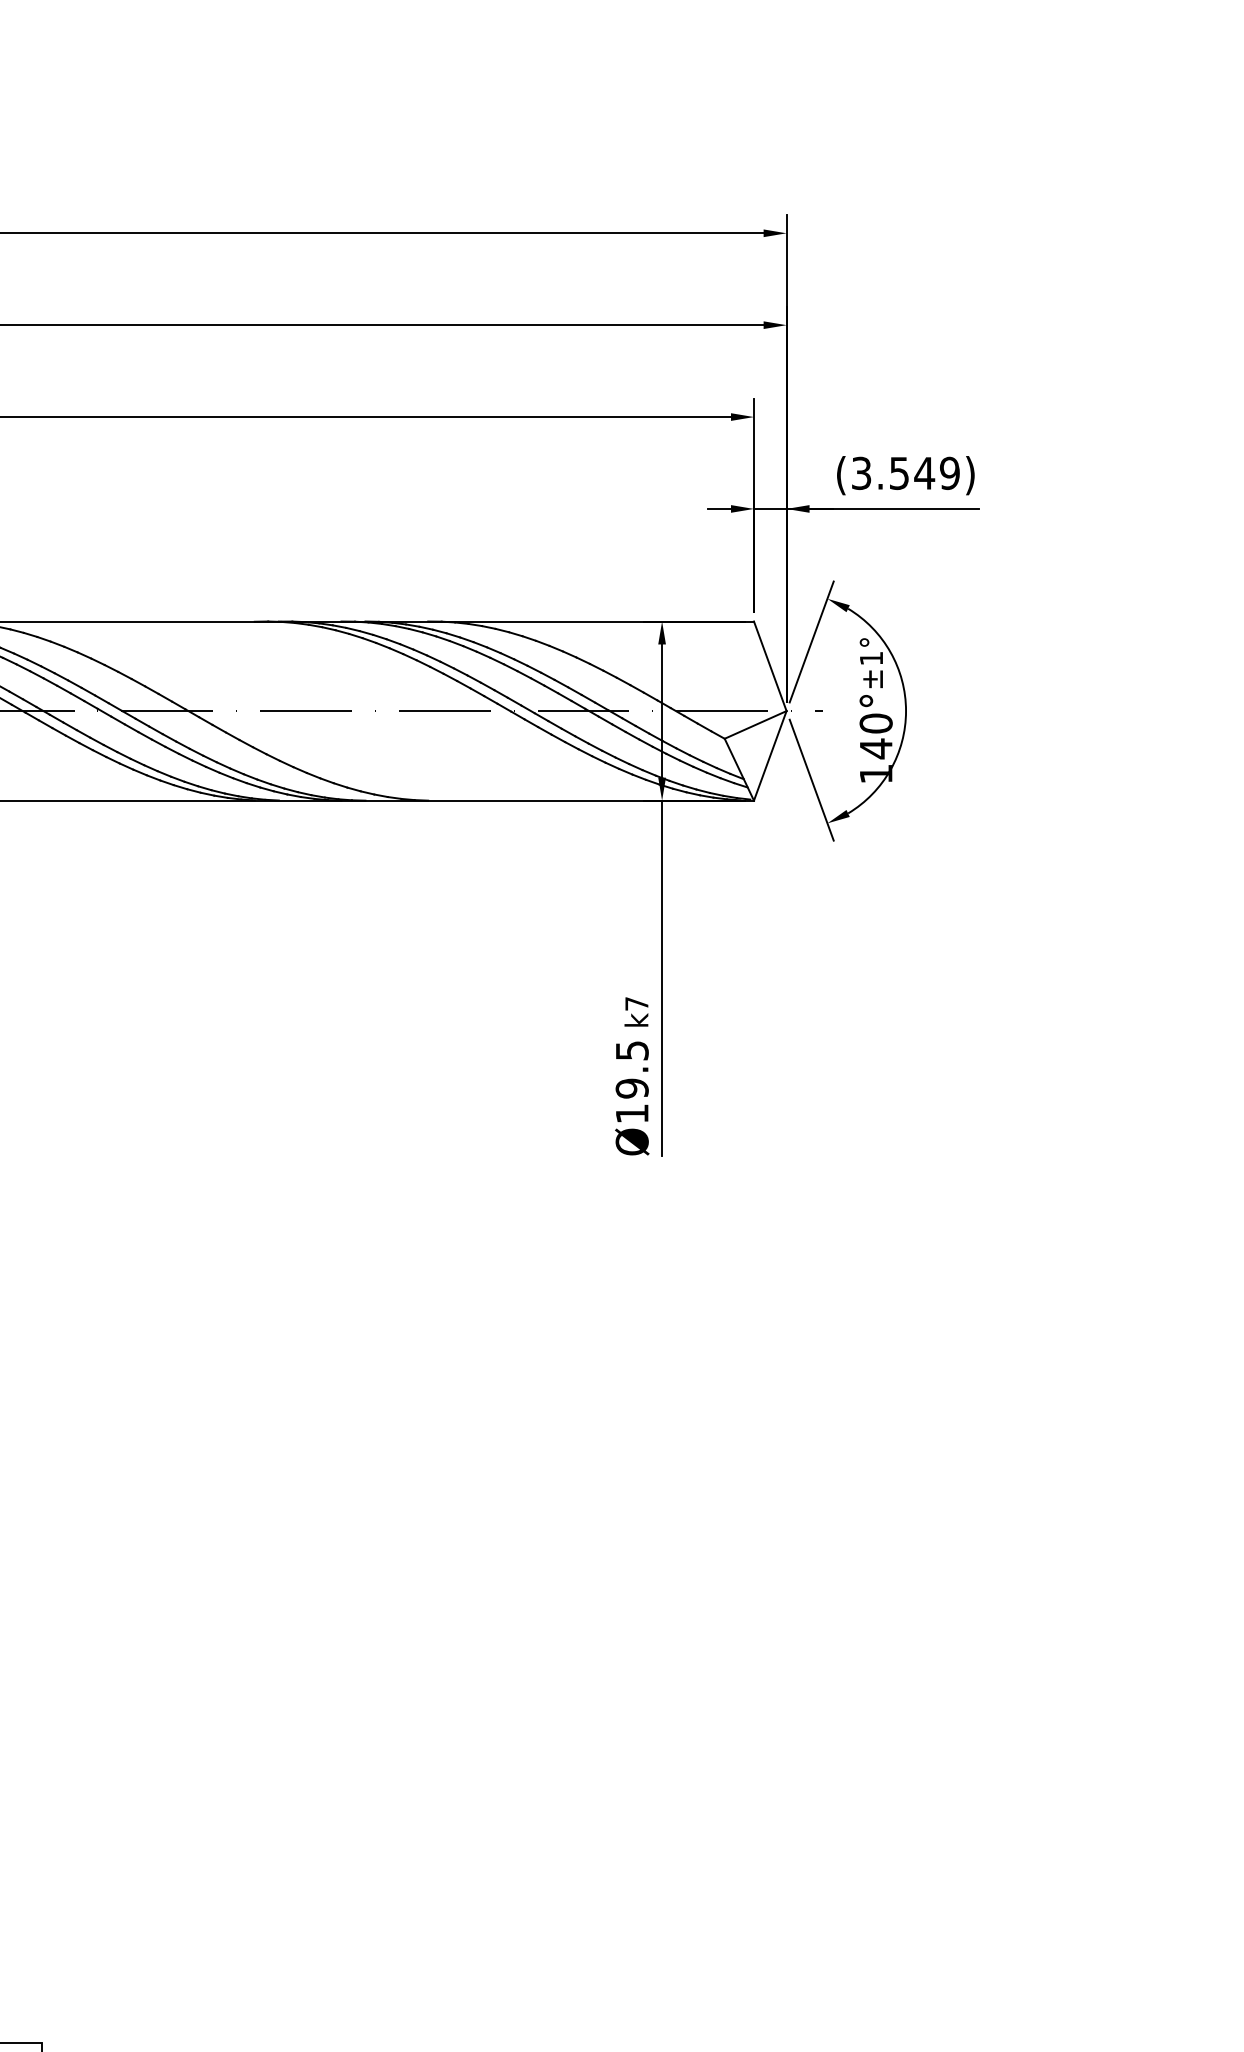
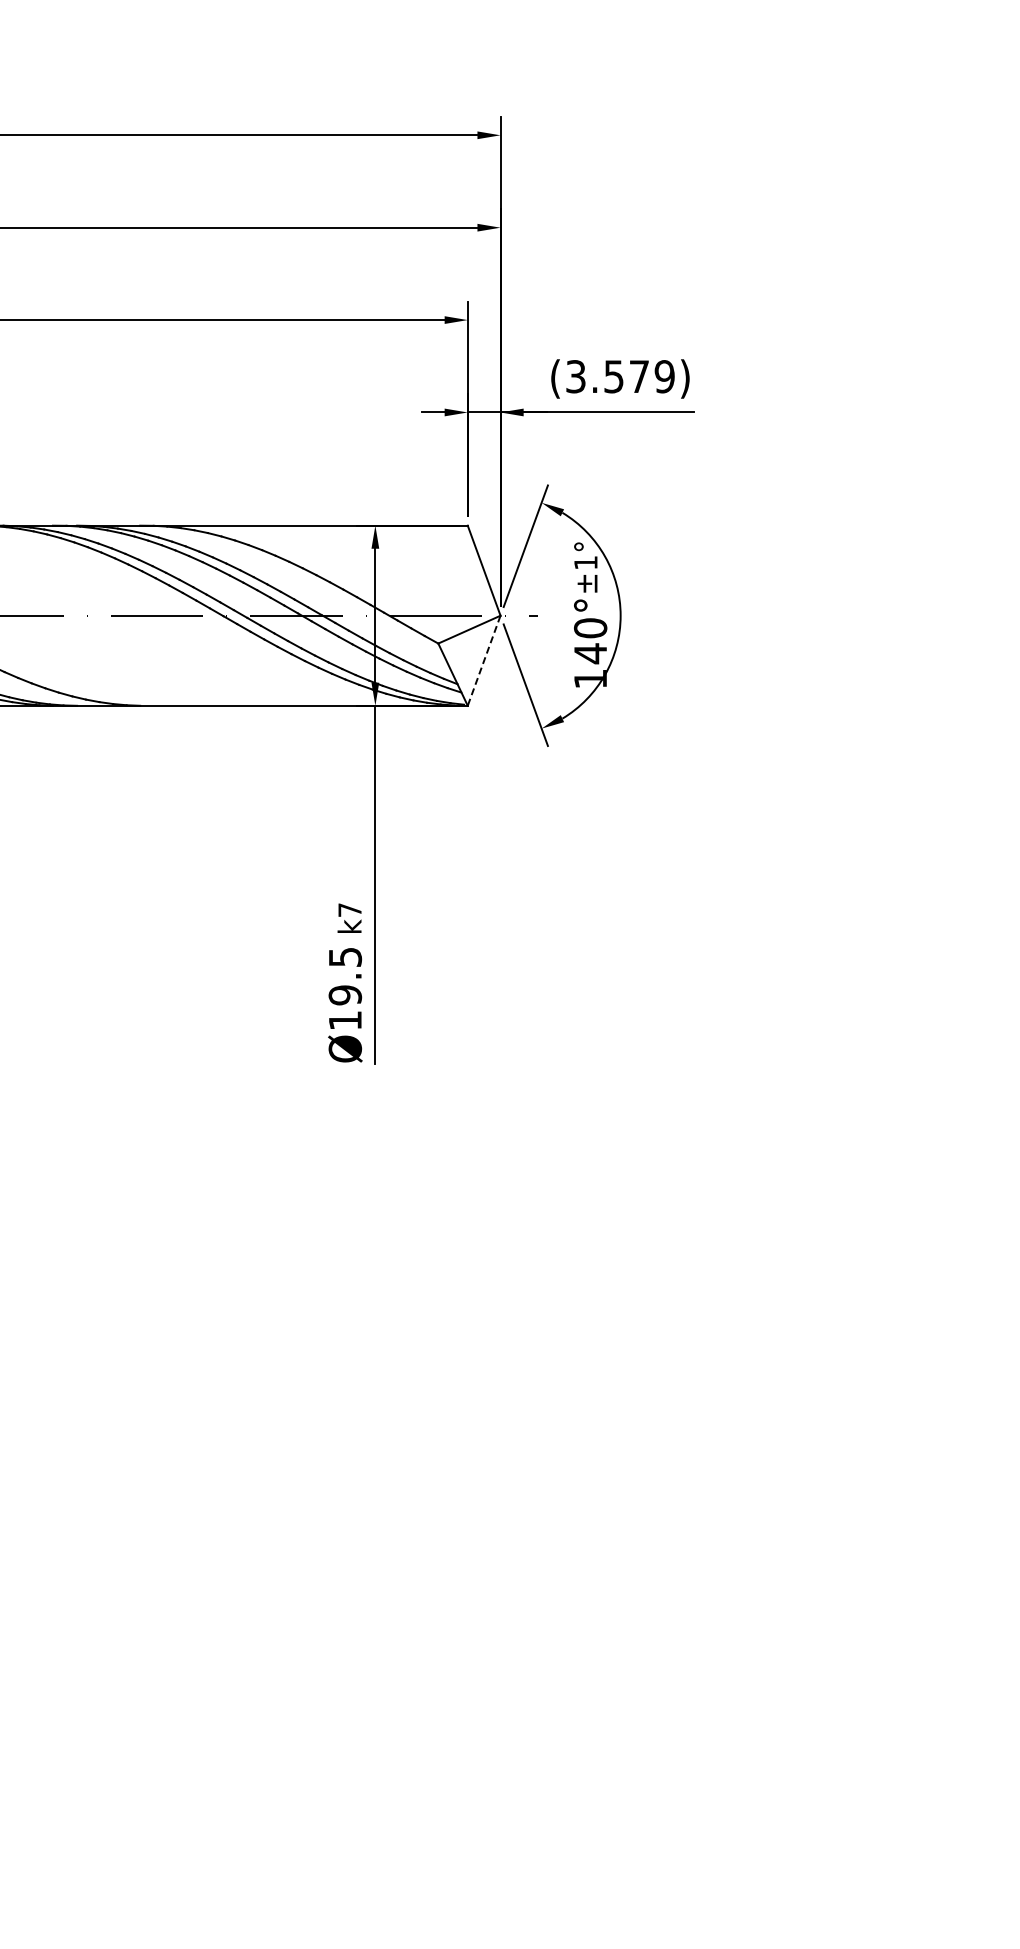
text: (924, 473) -> (639, 376), (3.549) -> (3.579)
line: (770, 755) -> (484, 660), solid -> dashed

